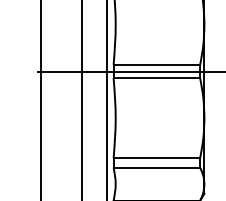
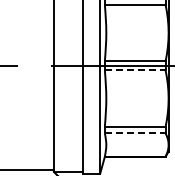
line: (157, 78) -> (135, 70), solid -> dashed
line: (157, 167) -> (135, 133), solid -> dashed

